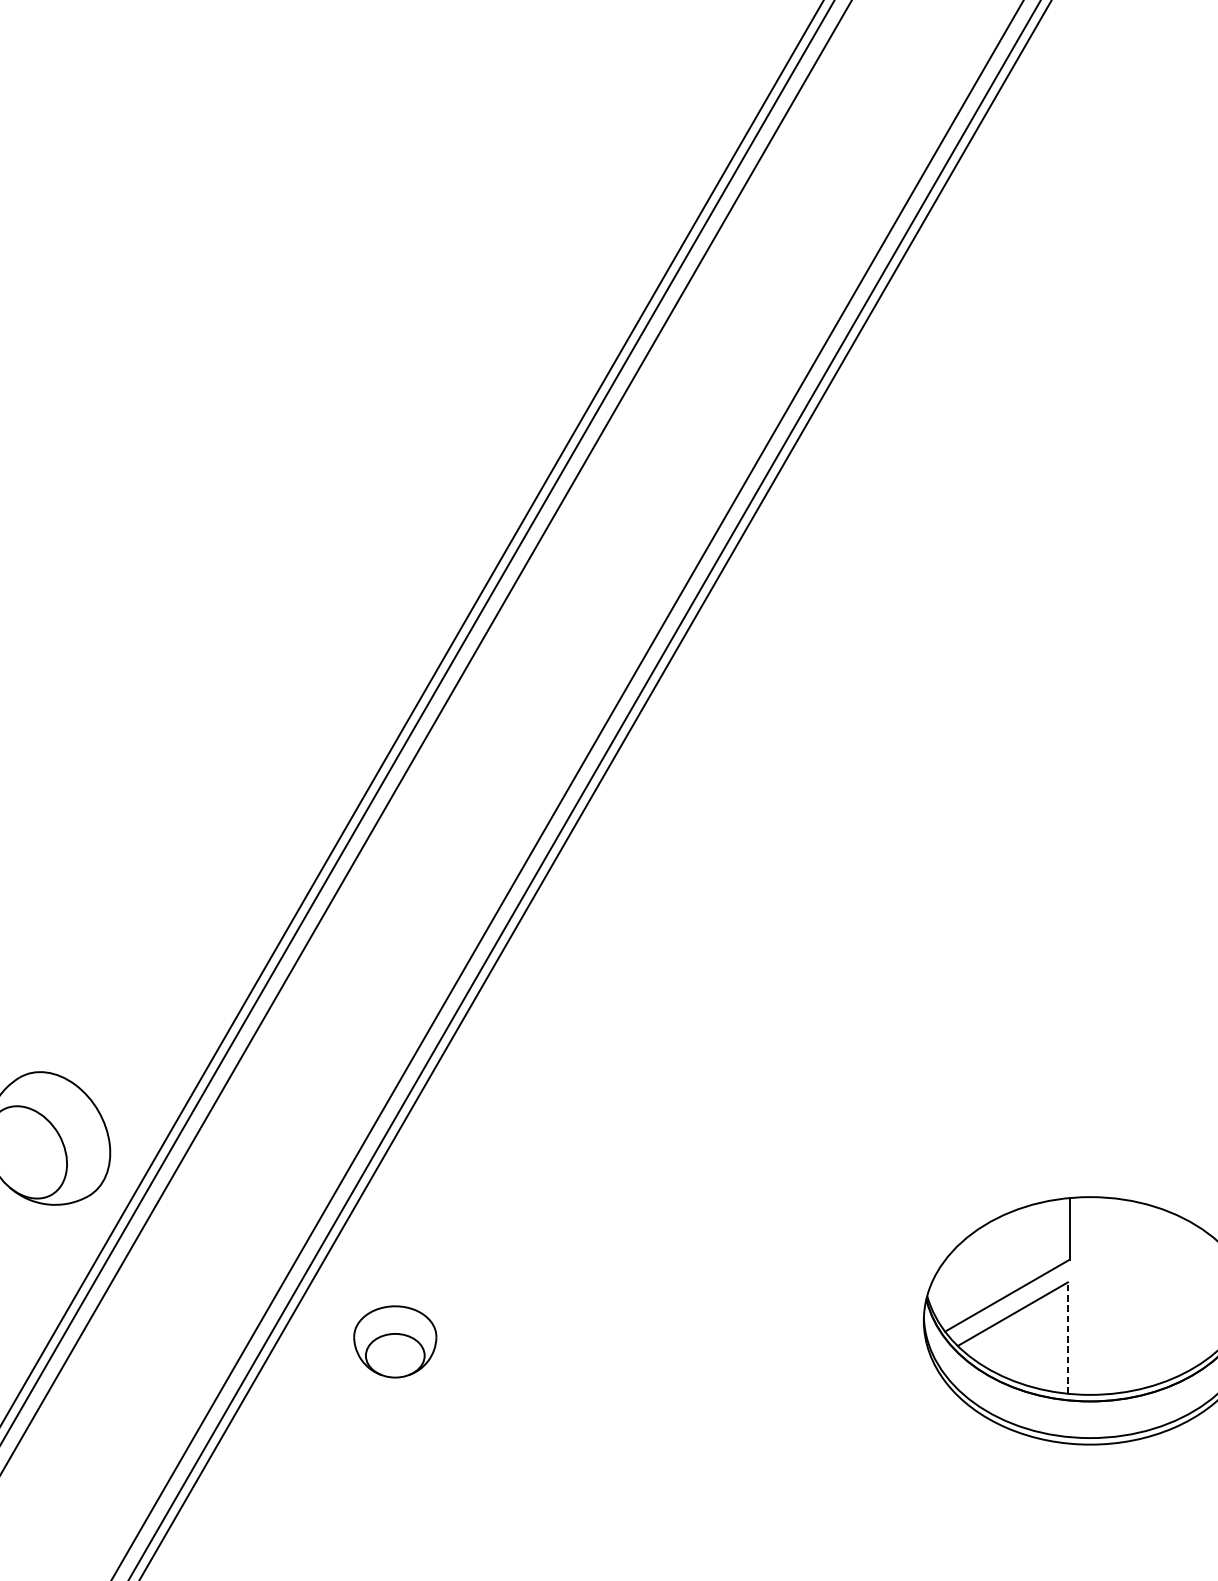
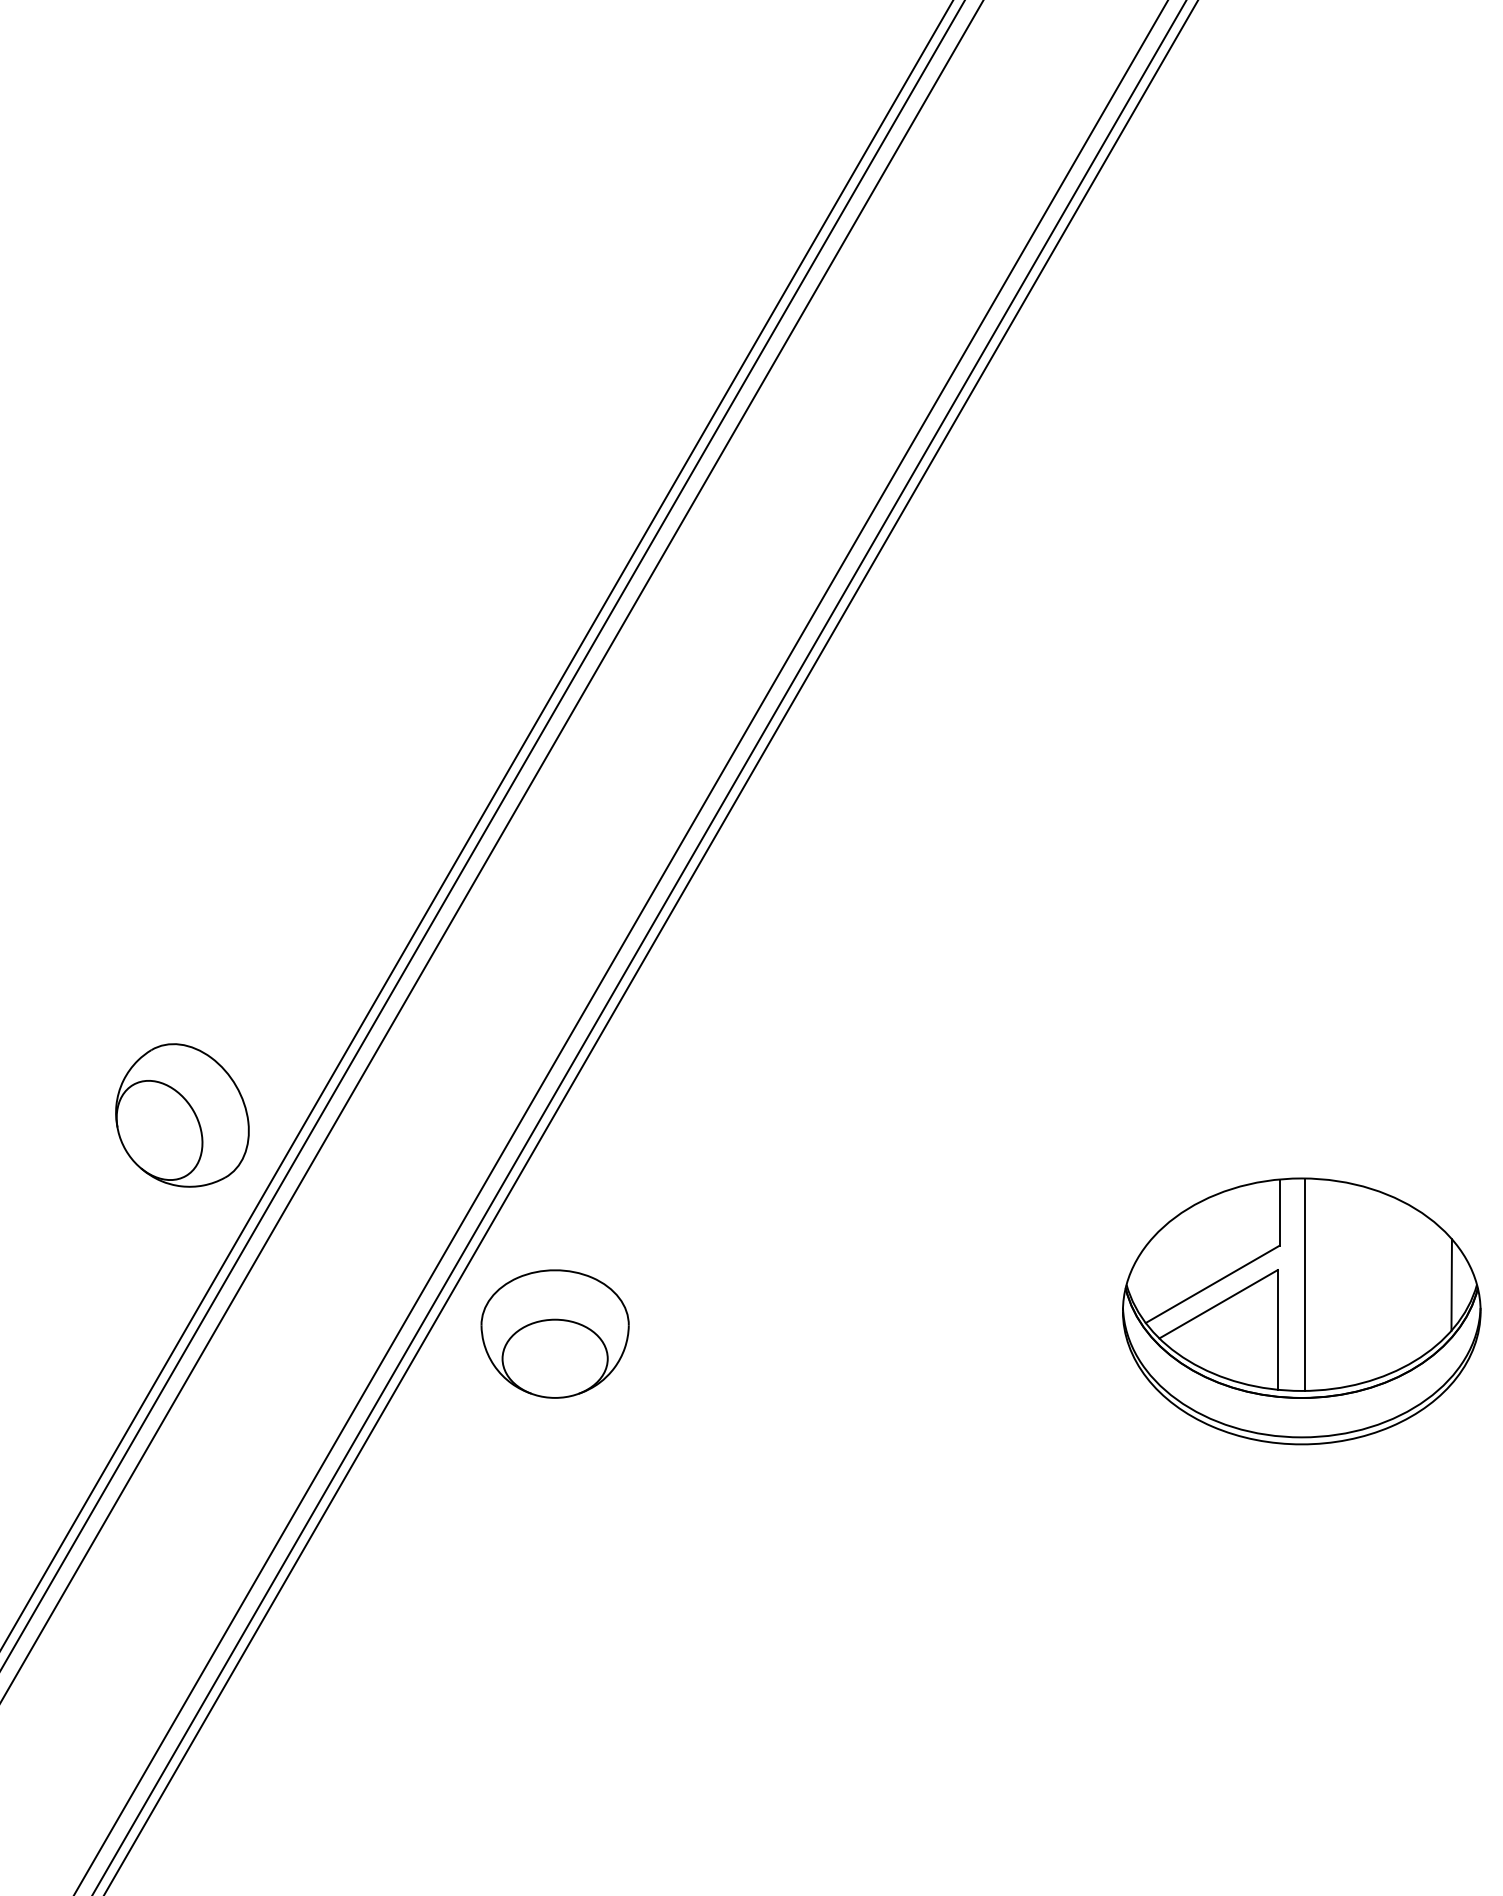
line: (1093, 1295) -> (1305, 1284), added
line: (1067, 1337) -> (1277, 1329), dashed -> solid
part: (394, 1341) -> (554, 1333), size x1.67

